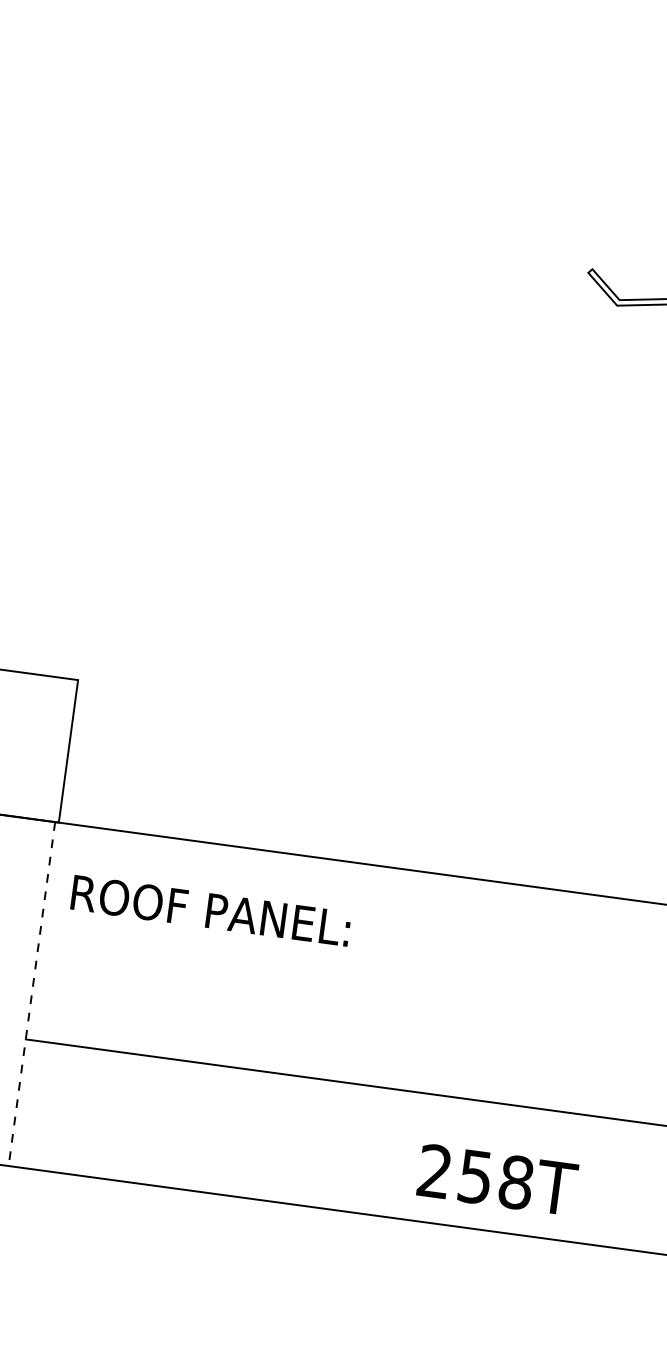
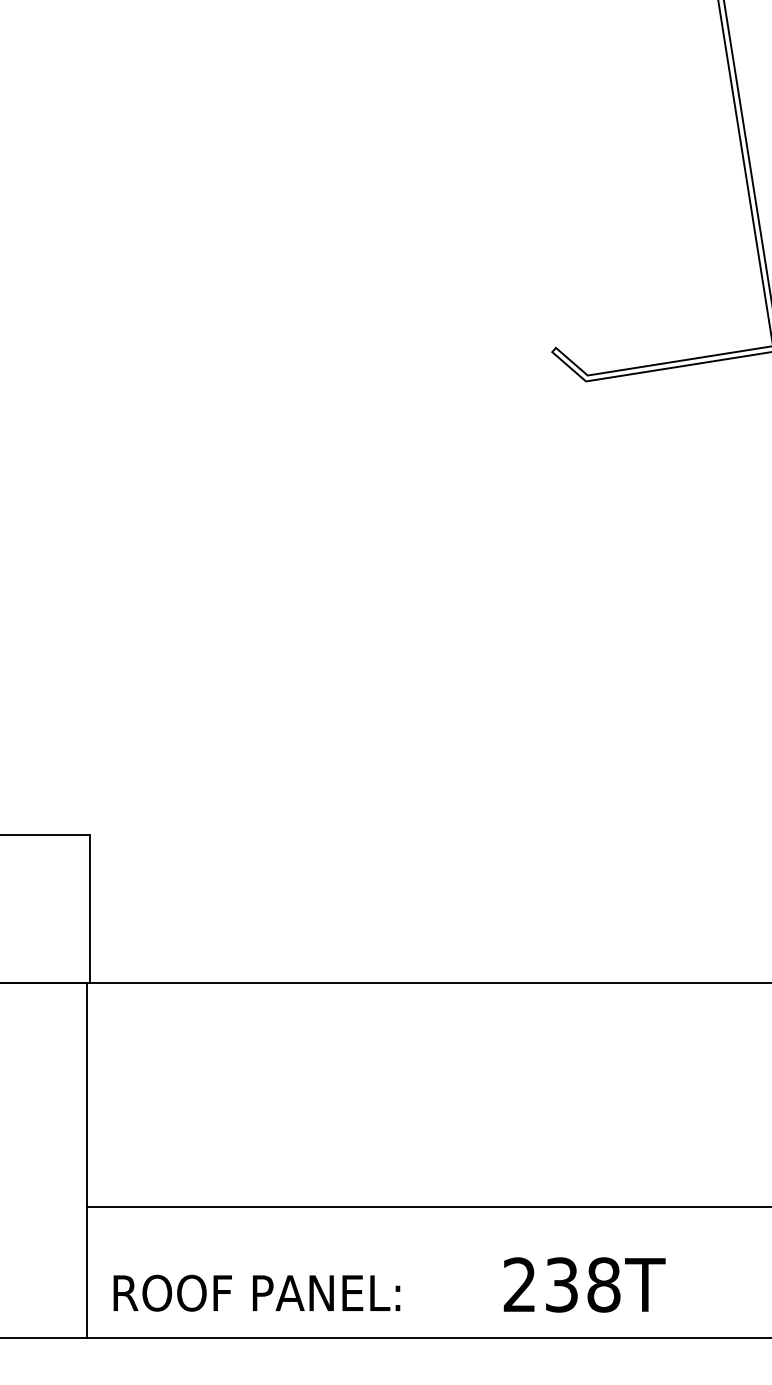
text: (210, 910) -> (256, 1292), moved
line: (31, 994) -> (86, 1160), dashed -> solid
text: (475, 1176) -> (561, 1284), 258T -> 238T

